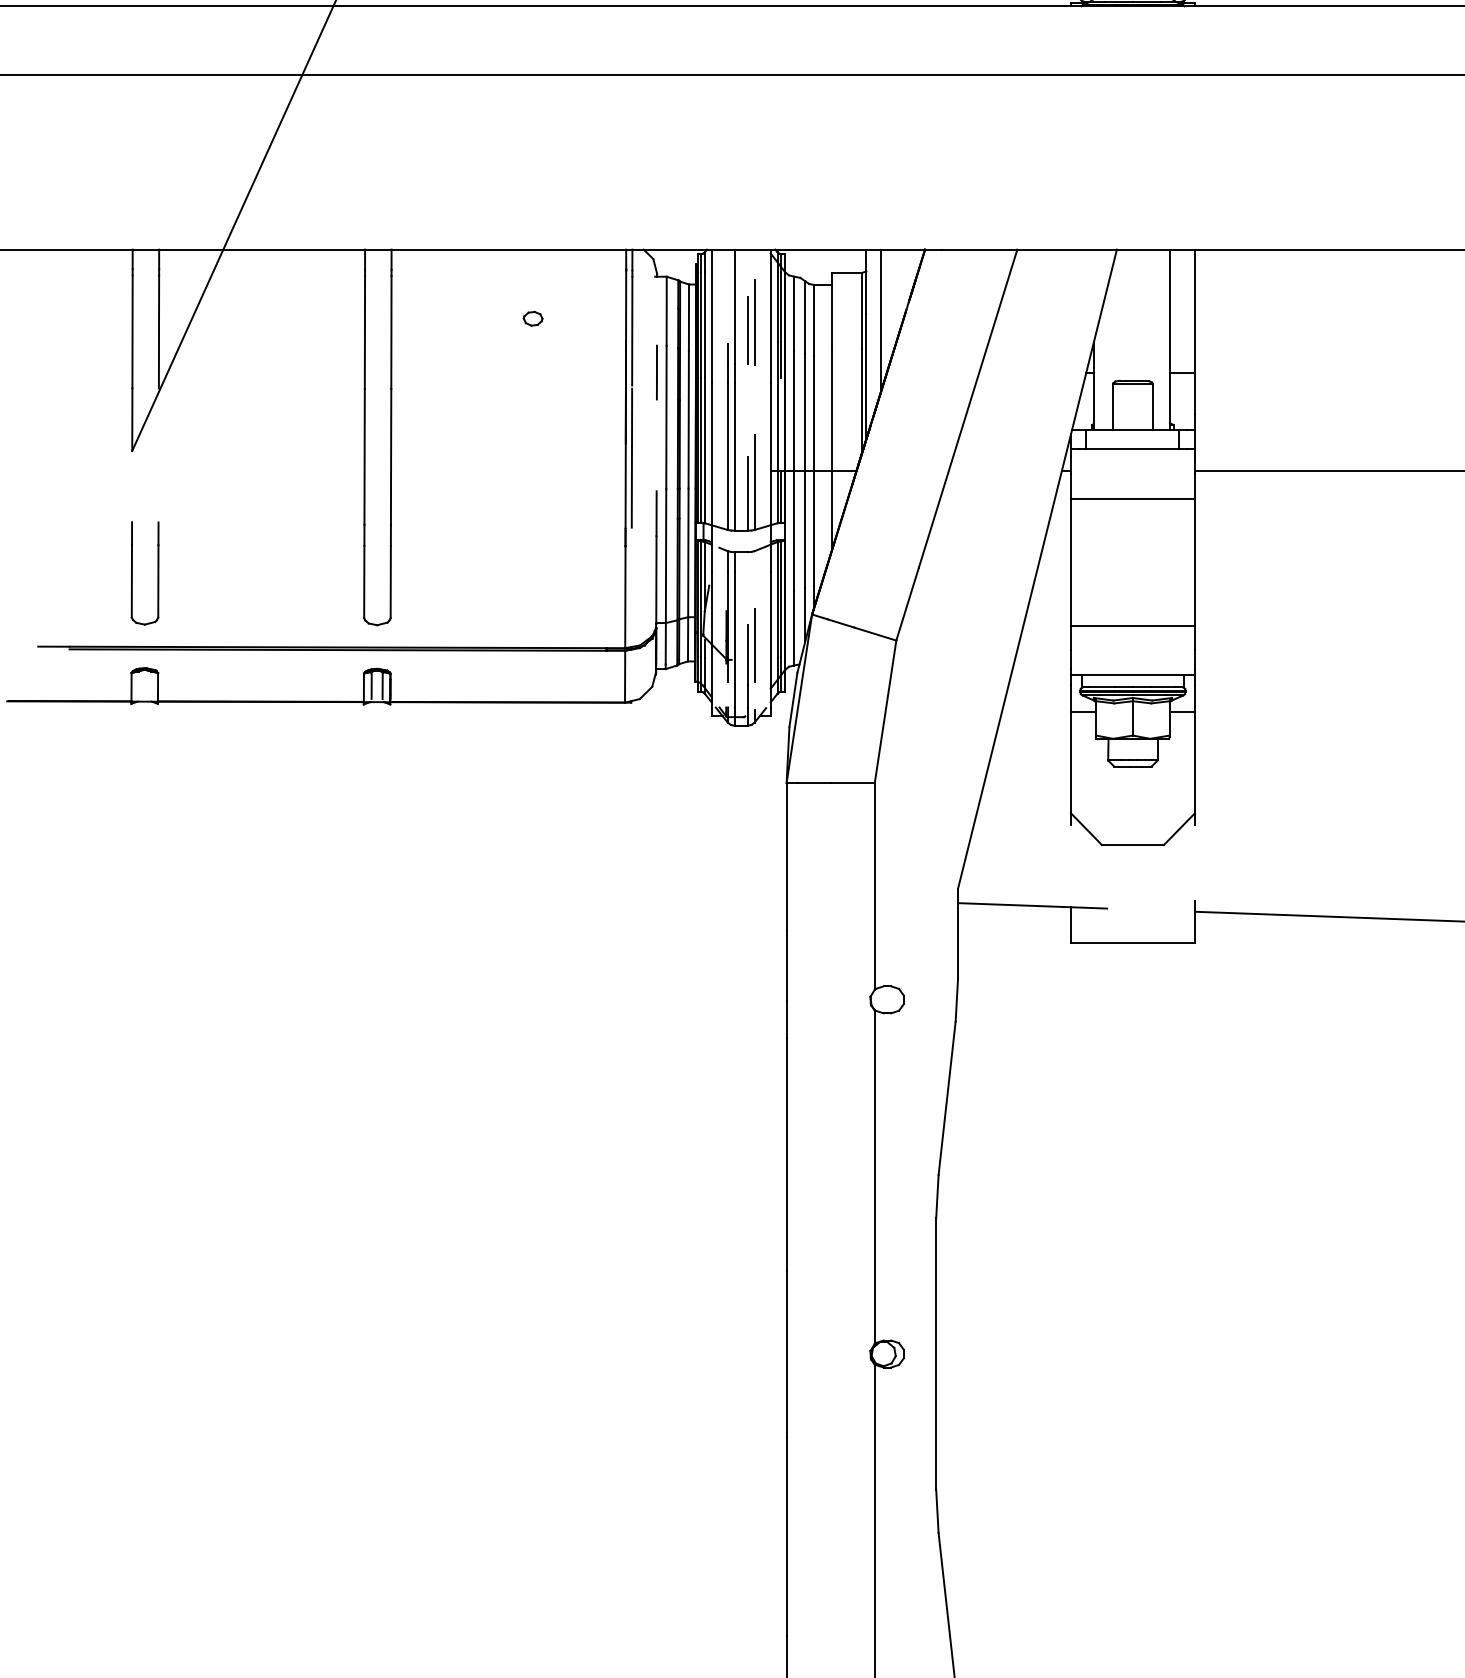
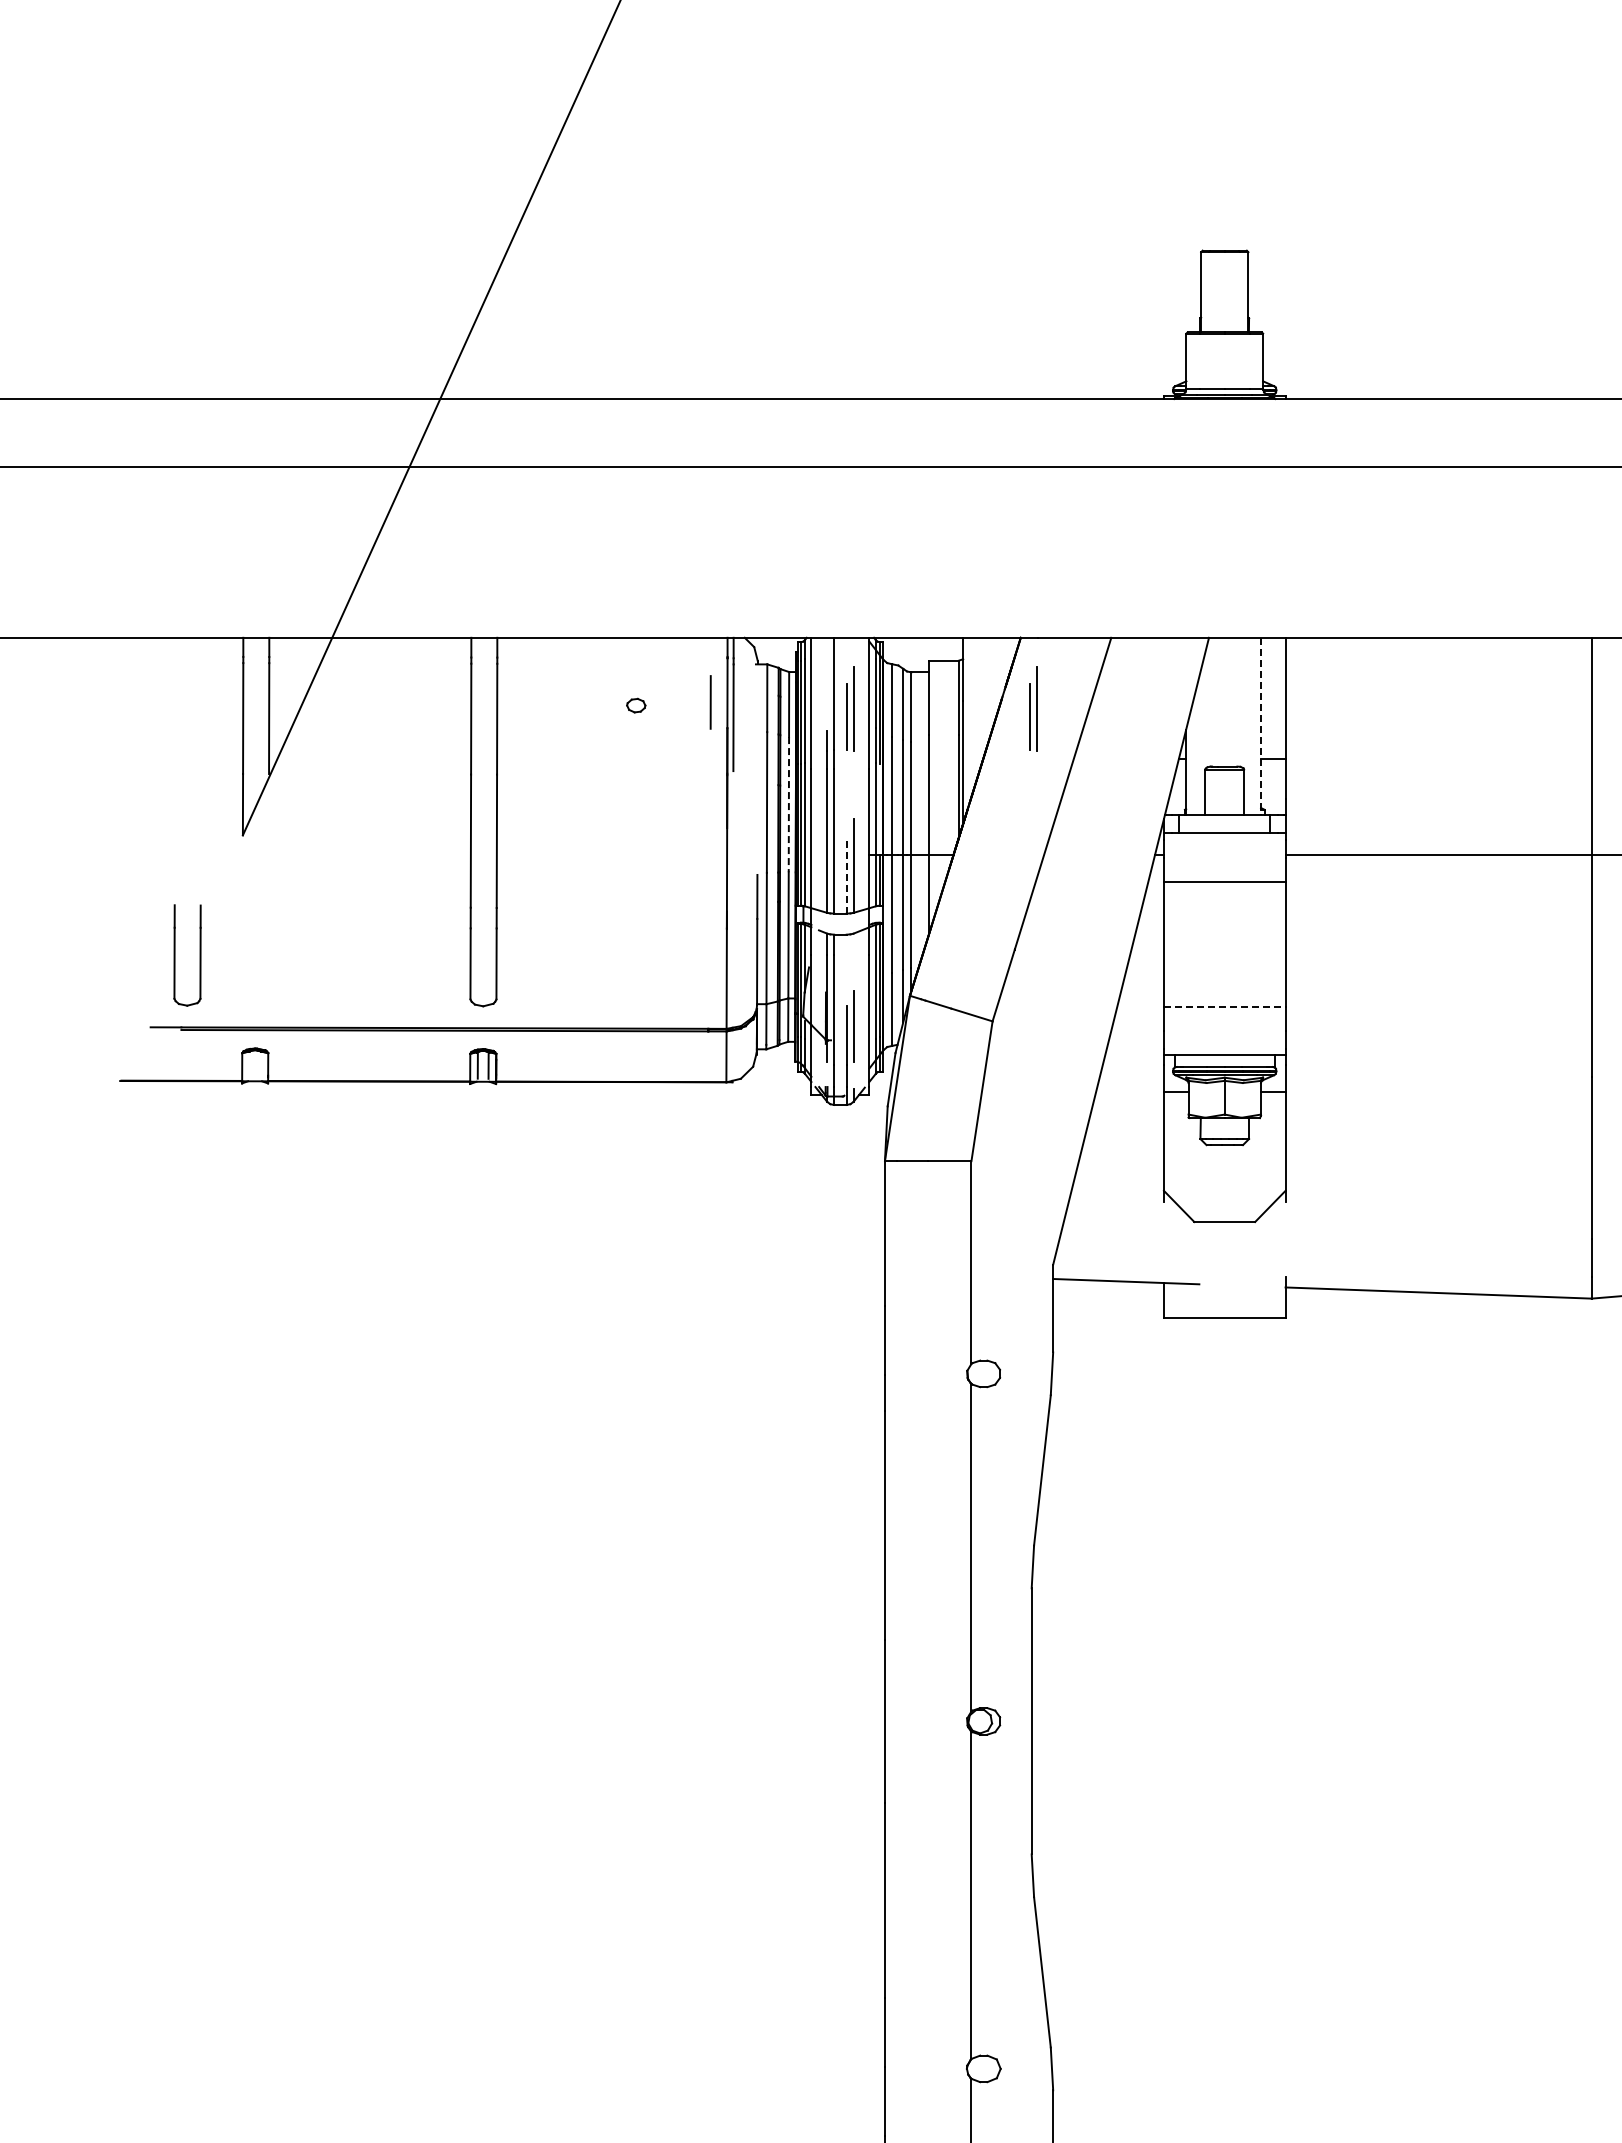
line: (880, 319) -> (977, 706), removed
part: (938, 321) -> (1033, 708), added
line: (1170, 340) -> (1261, 726), solid -> dashed
line: (656, 372) -> (710, 702), moved
line: (688, 419) -> (788, 804), solid -> dashed
line: (632, 458) -> (733, 842), removed
line: (747, 493) -> (846, 877), solid -> dashed
part: (132, 573) -> (175, 955), moved
line: (1132, 625) -> (1224, 1006), solid -> dashed

